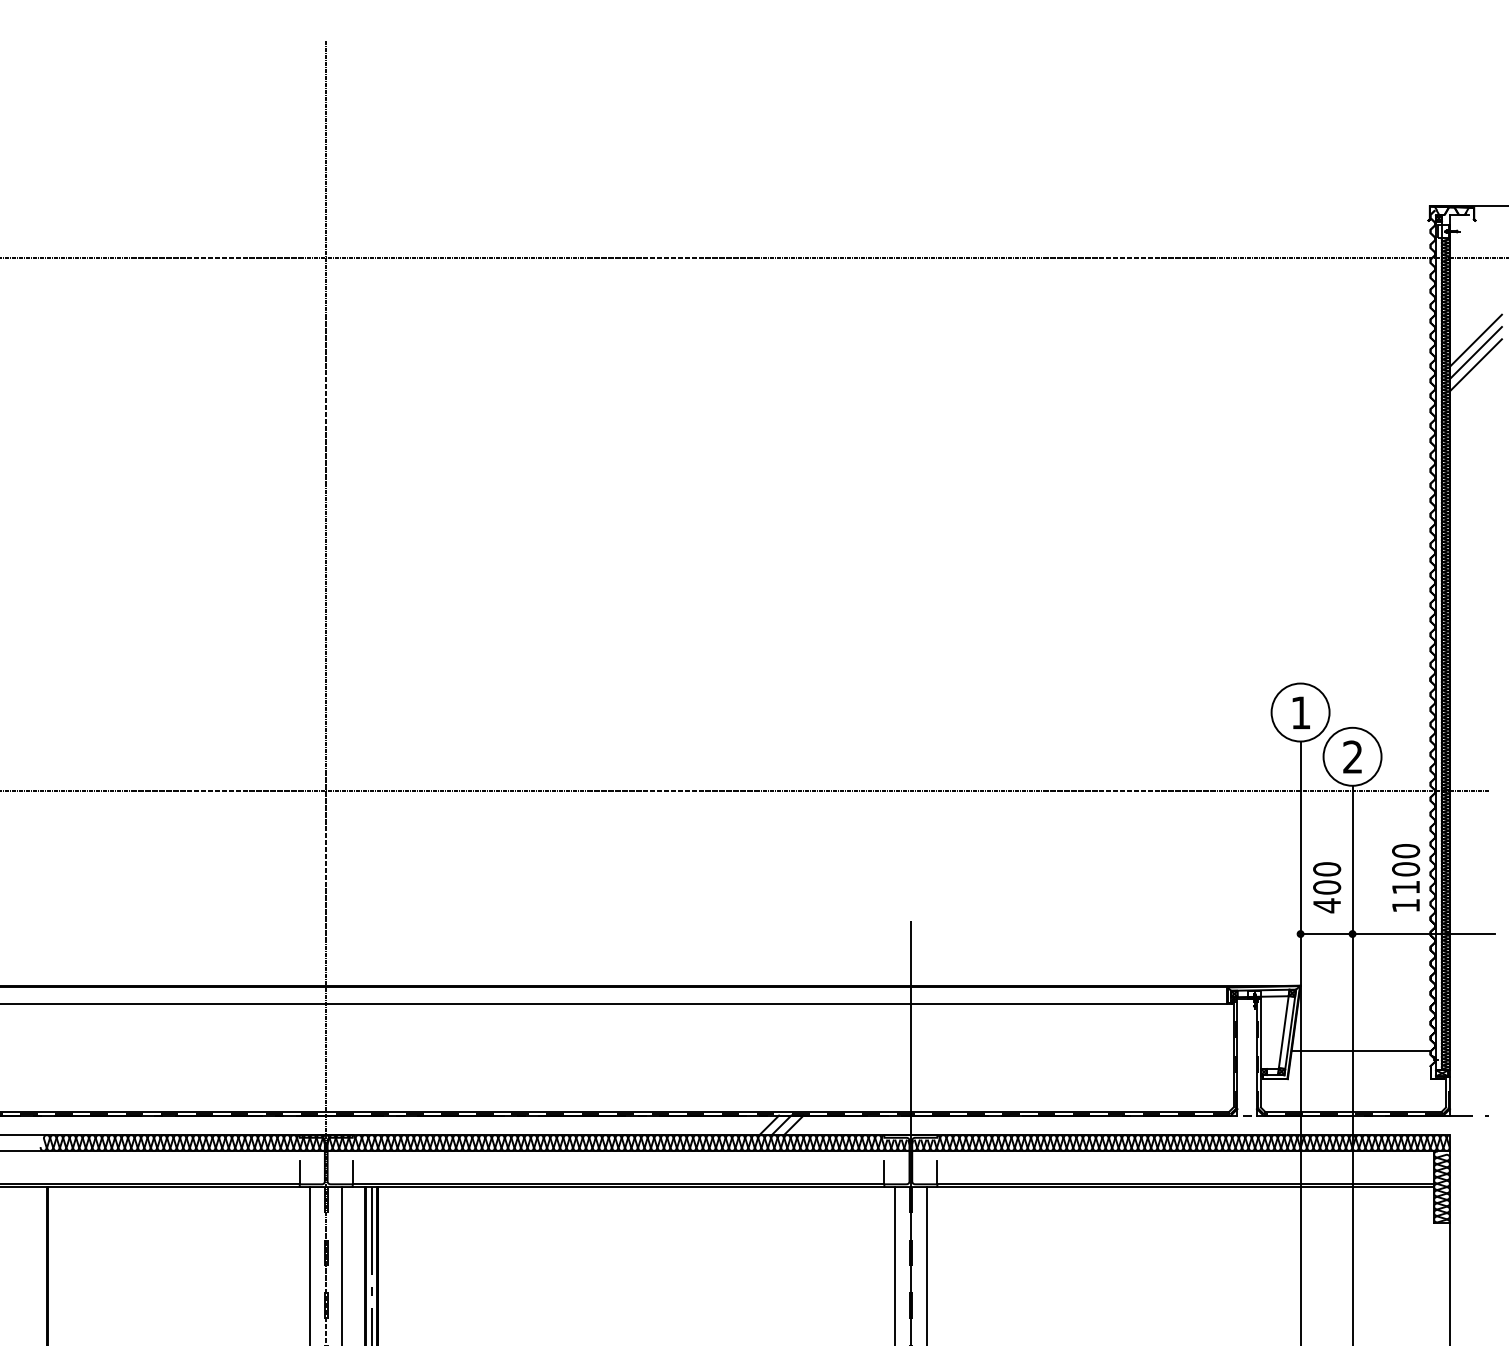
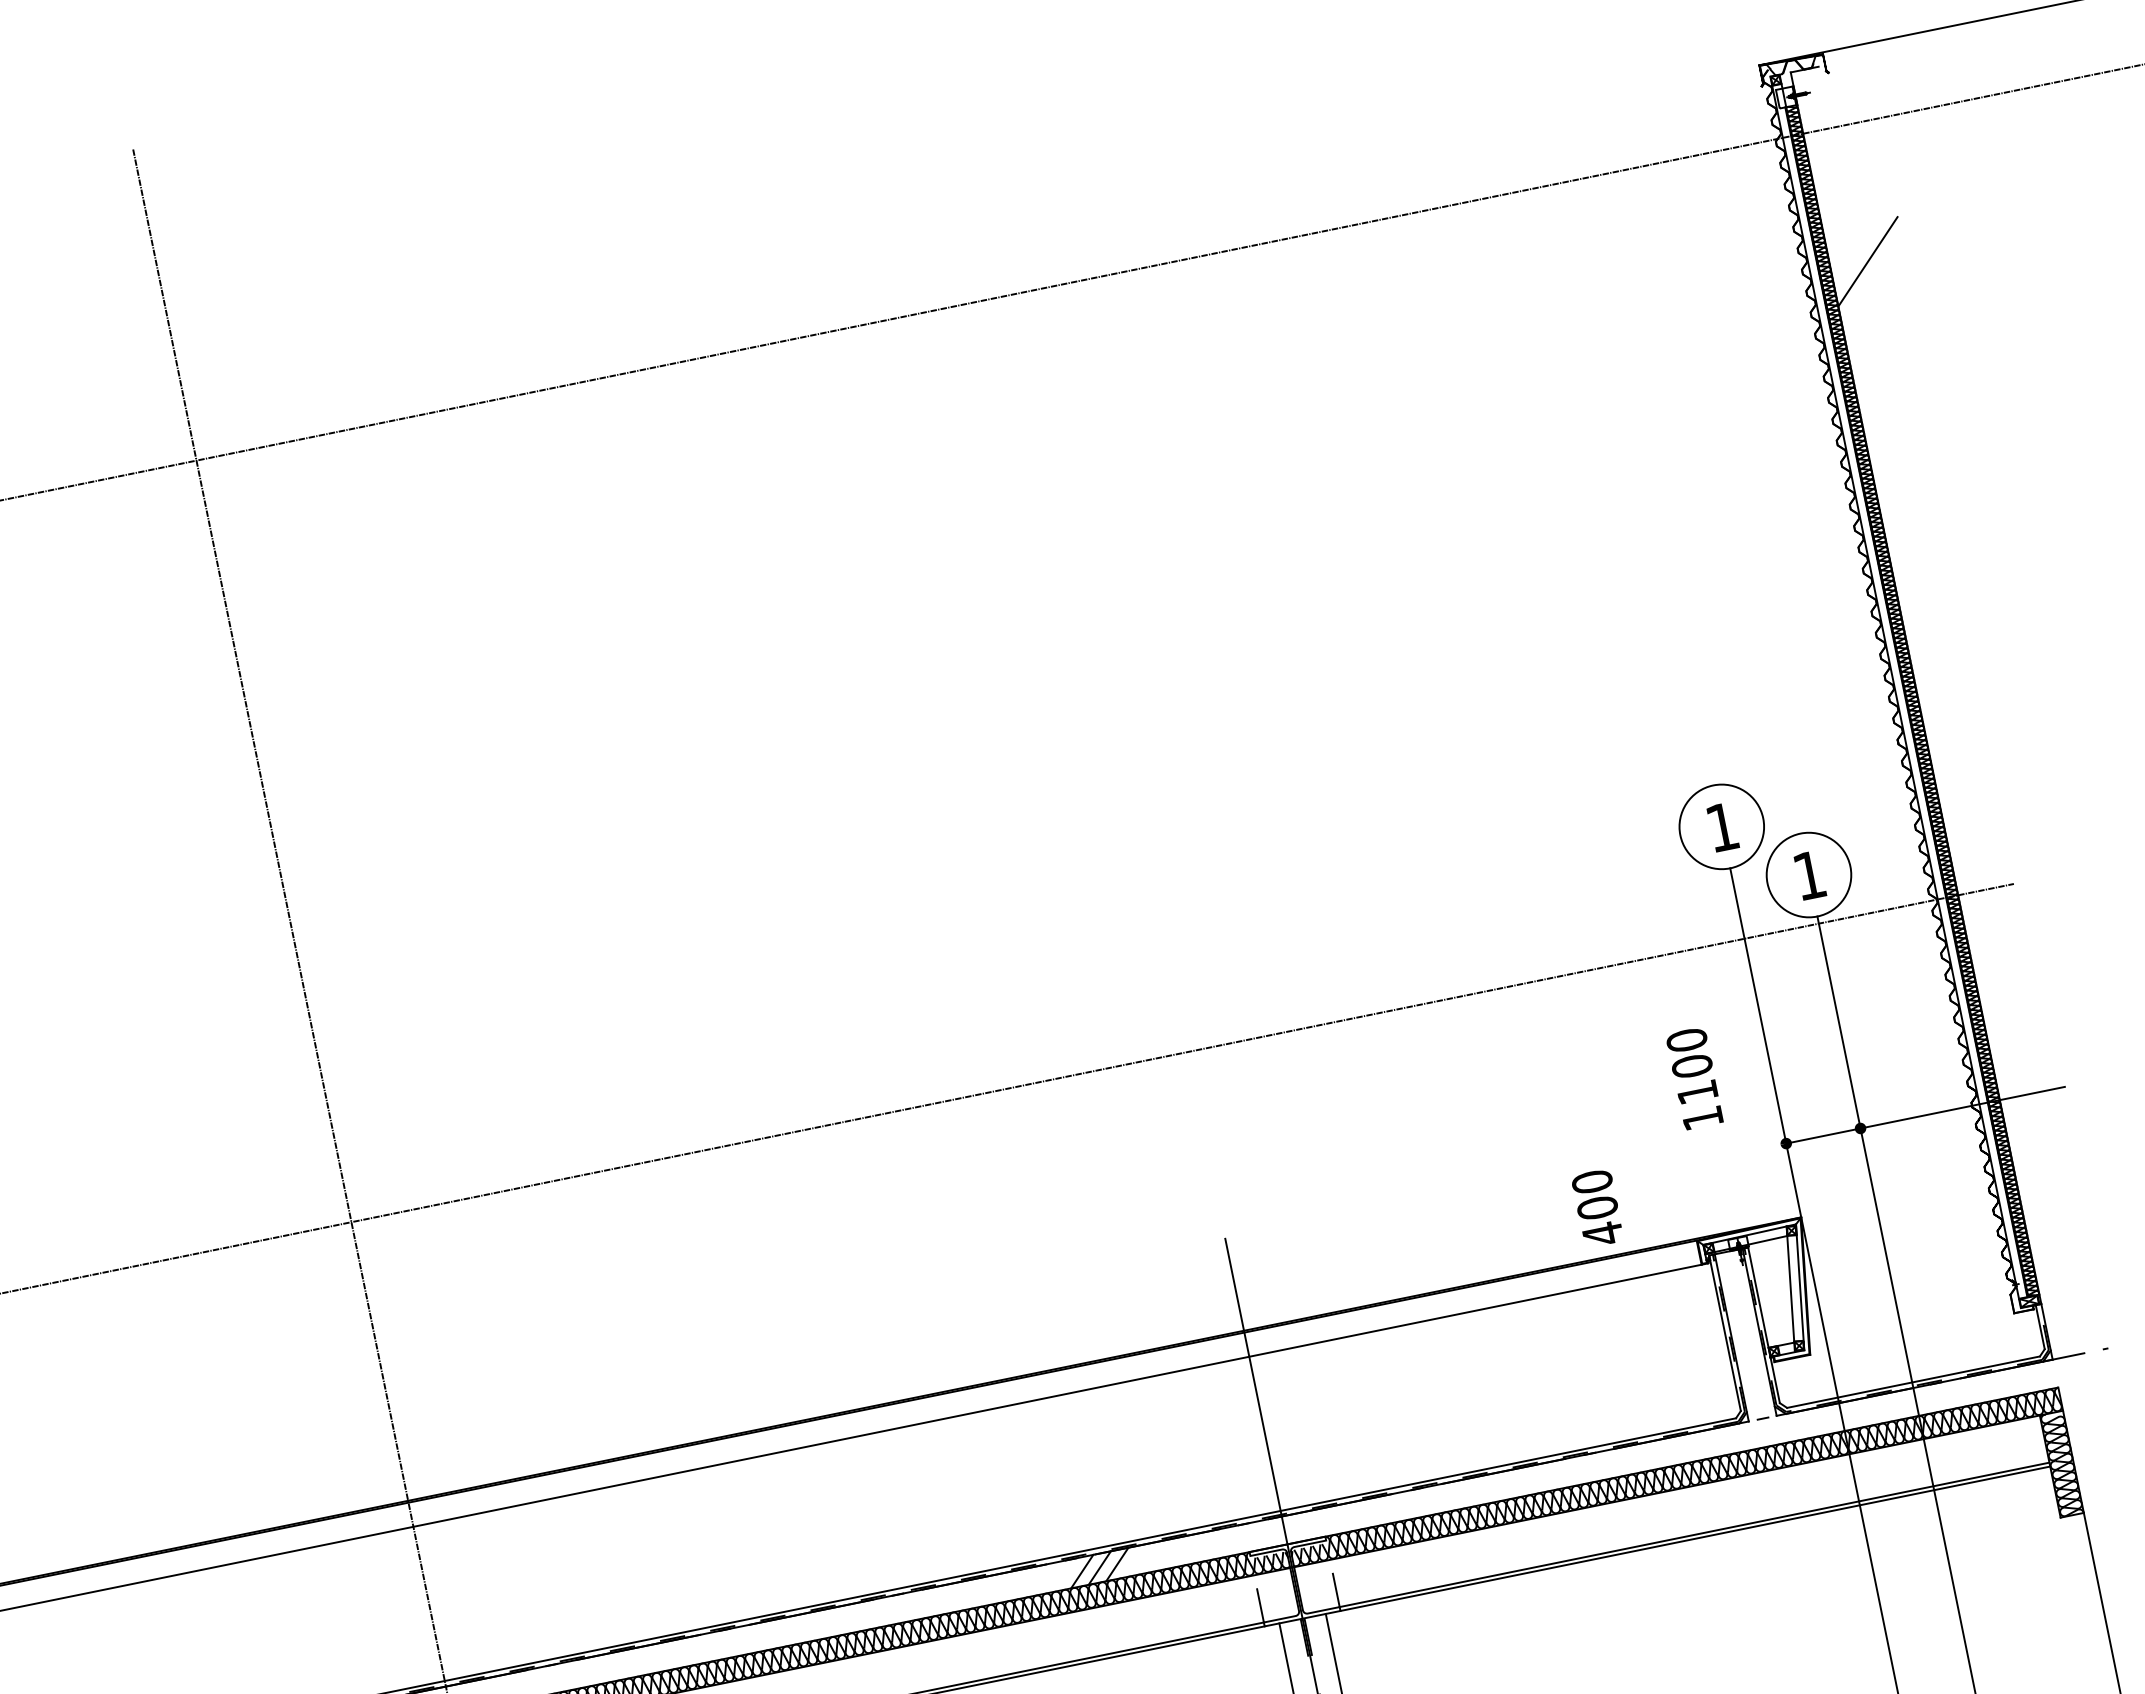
line: (1475, 340) -> (1863, 244), removed
line: (1475, 365) -> (1870, 279), removed
text: (1352, 756) -> (1808, 874), 2 -> 1
text: (1406, 877) -> (1695, 1077), moved
text: (1327, 887) -> (1598, 1207), moved
line: (1361, 1050) -> (1907, 1292), removed

